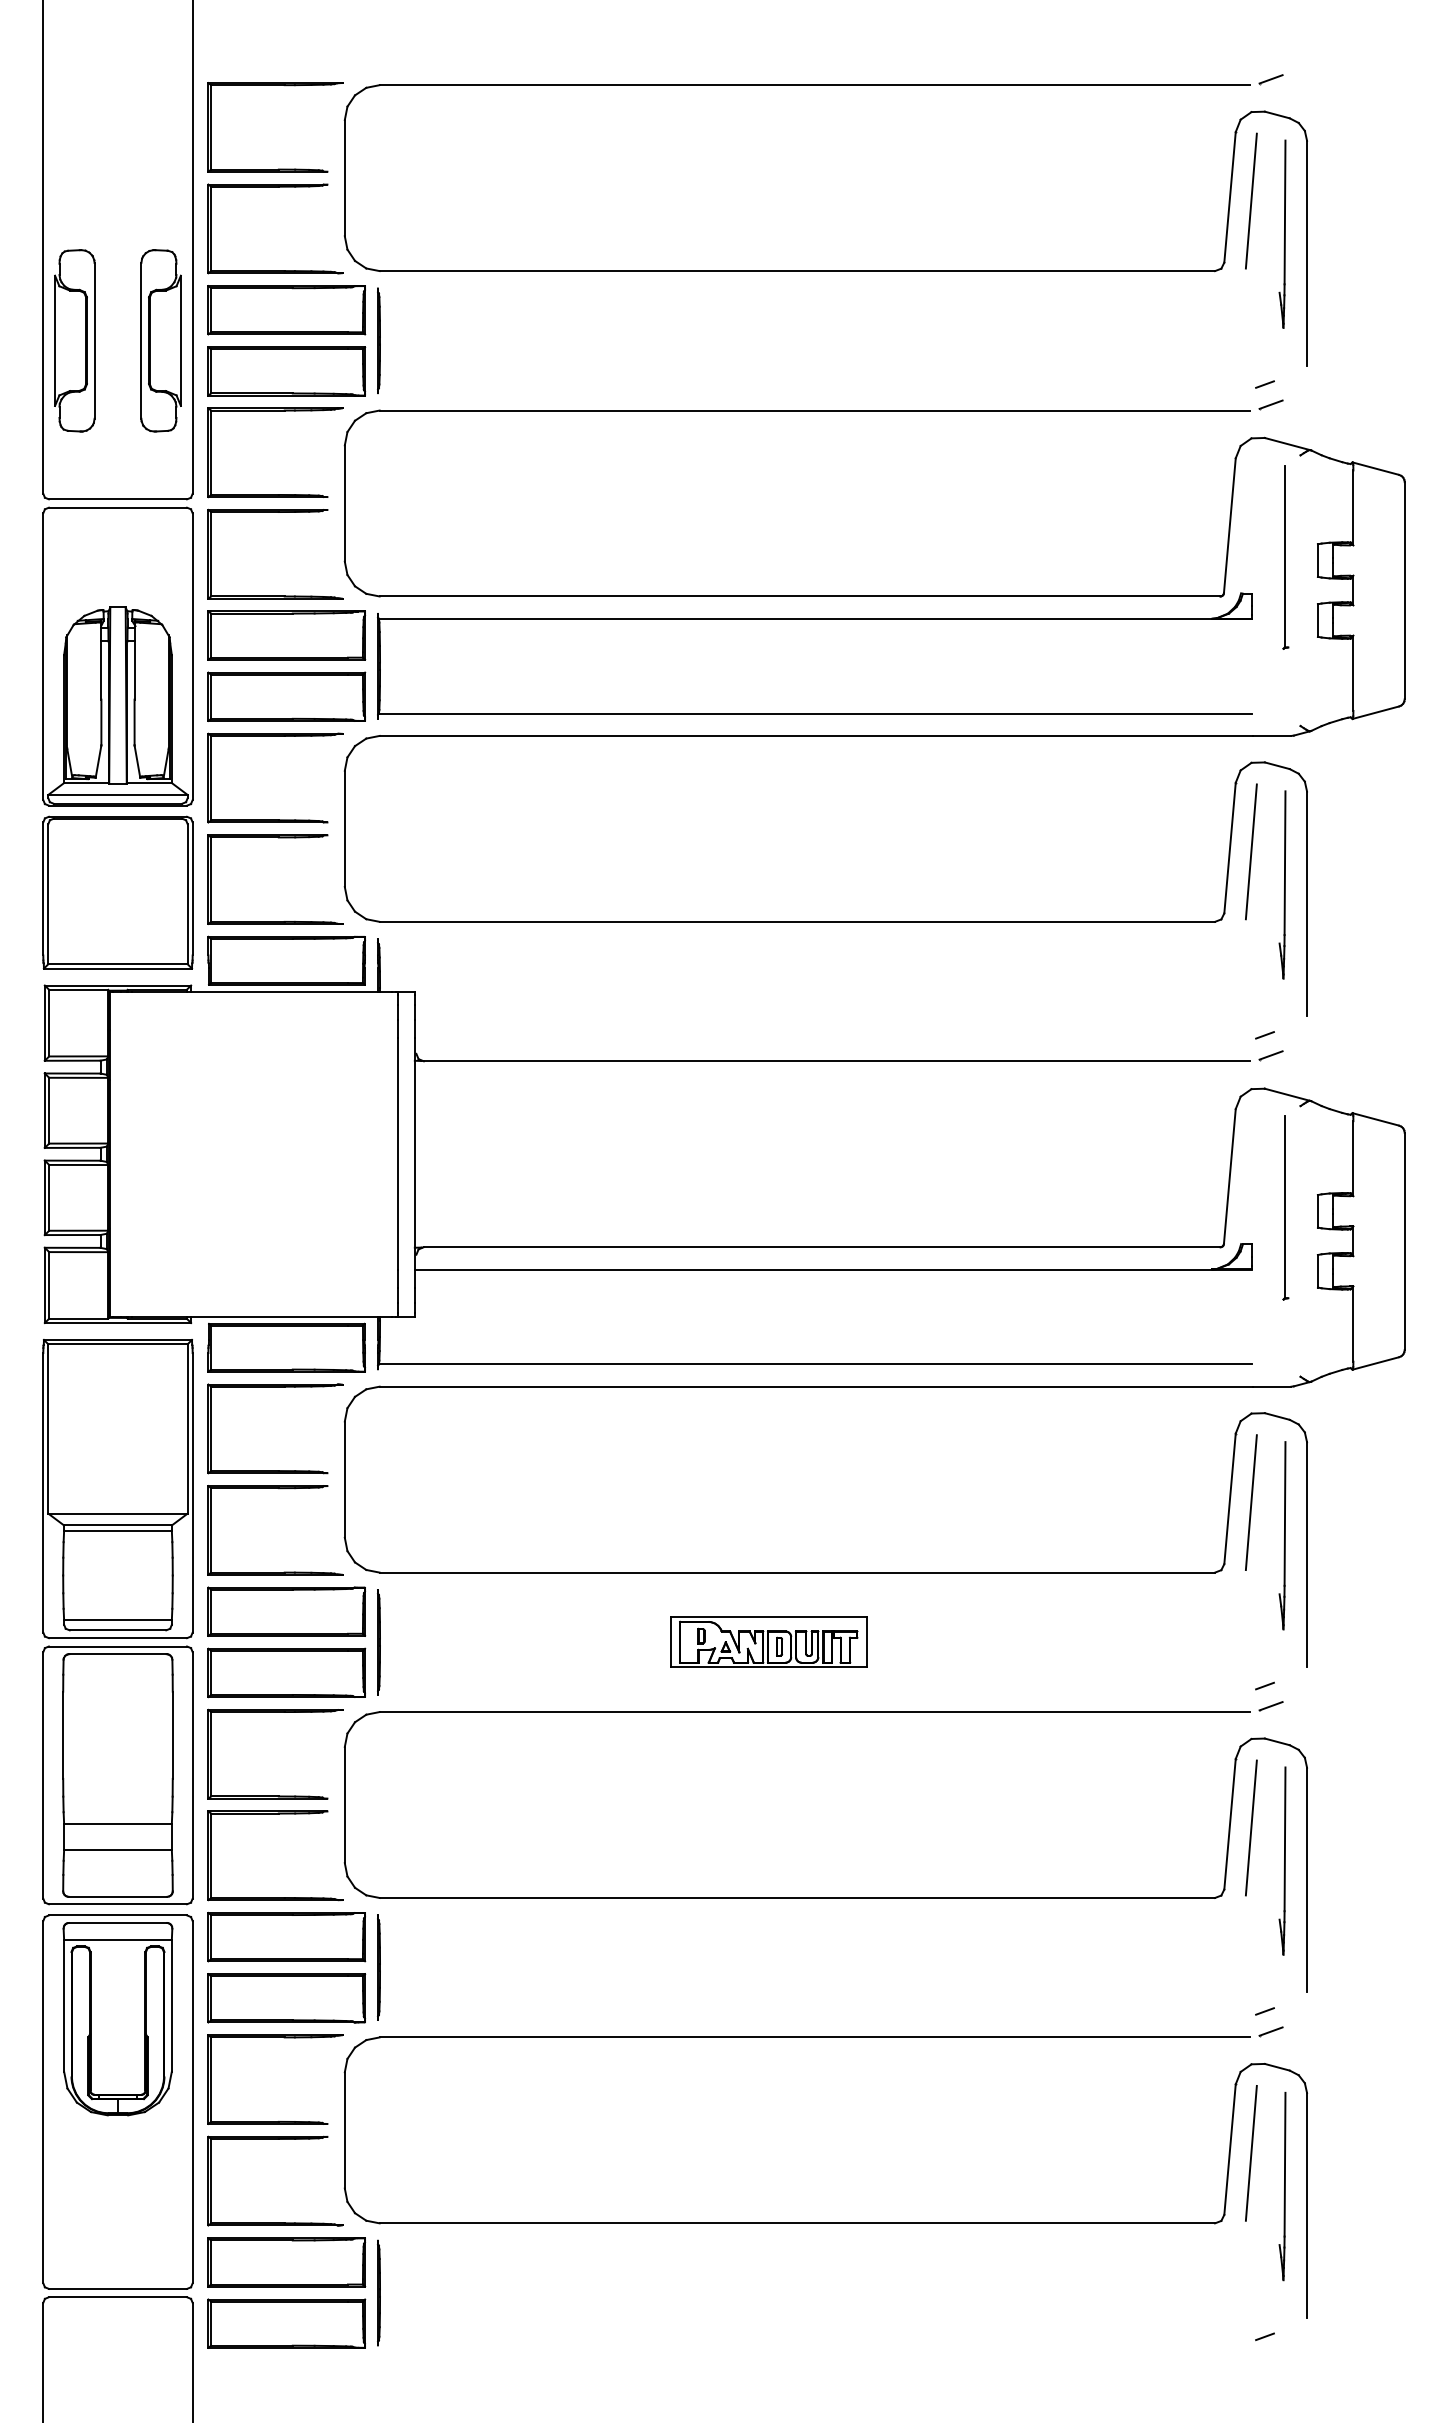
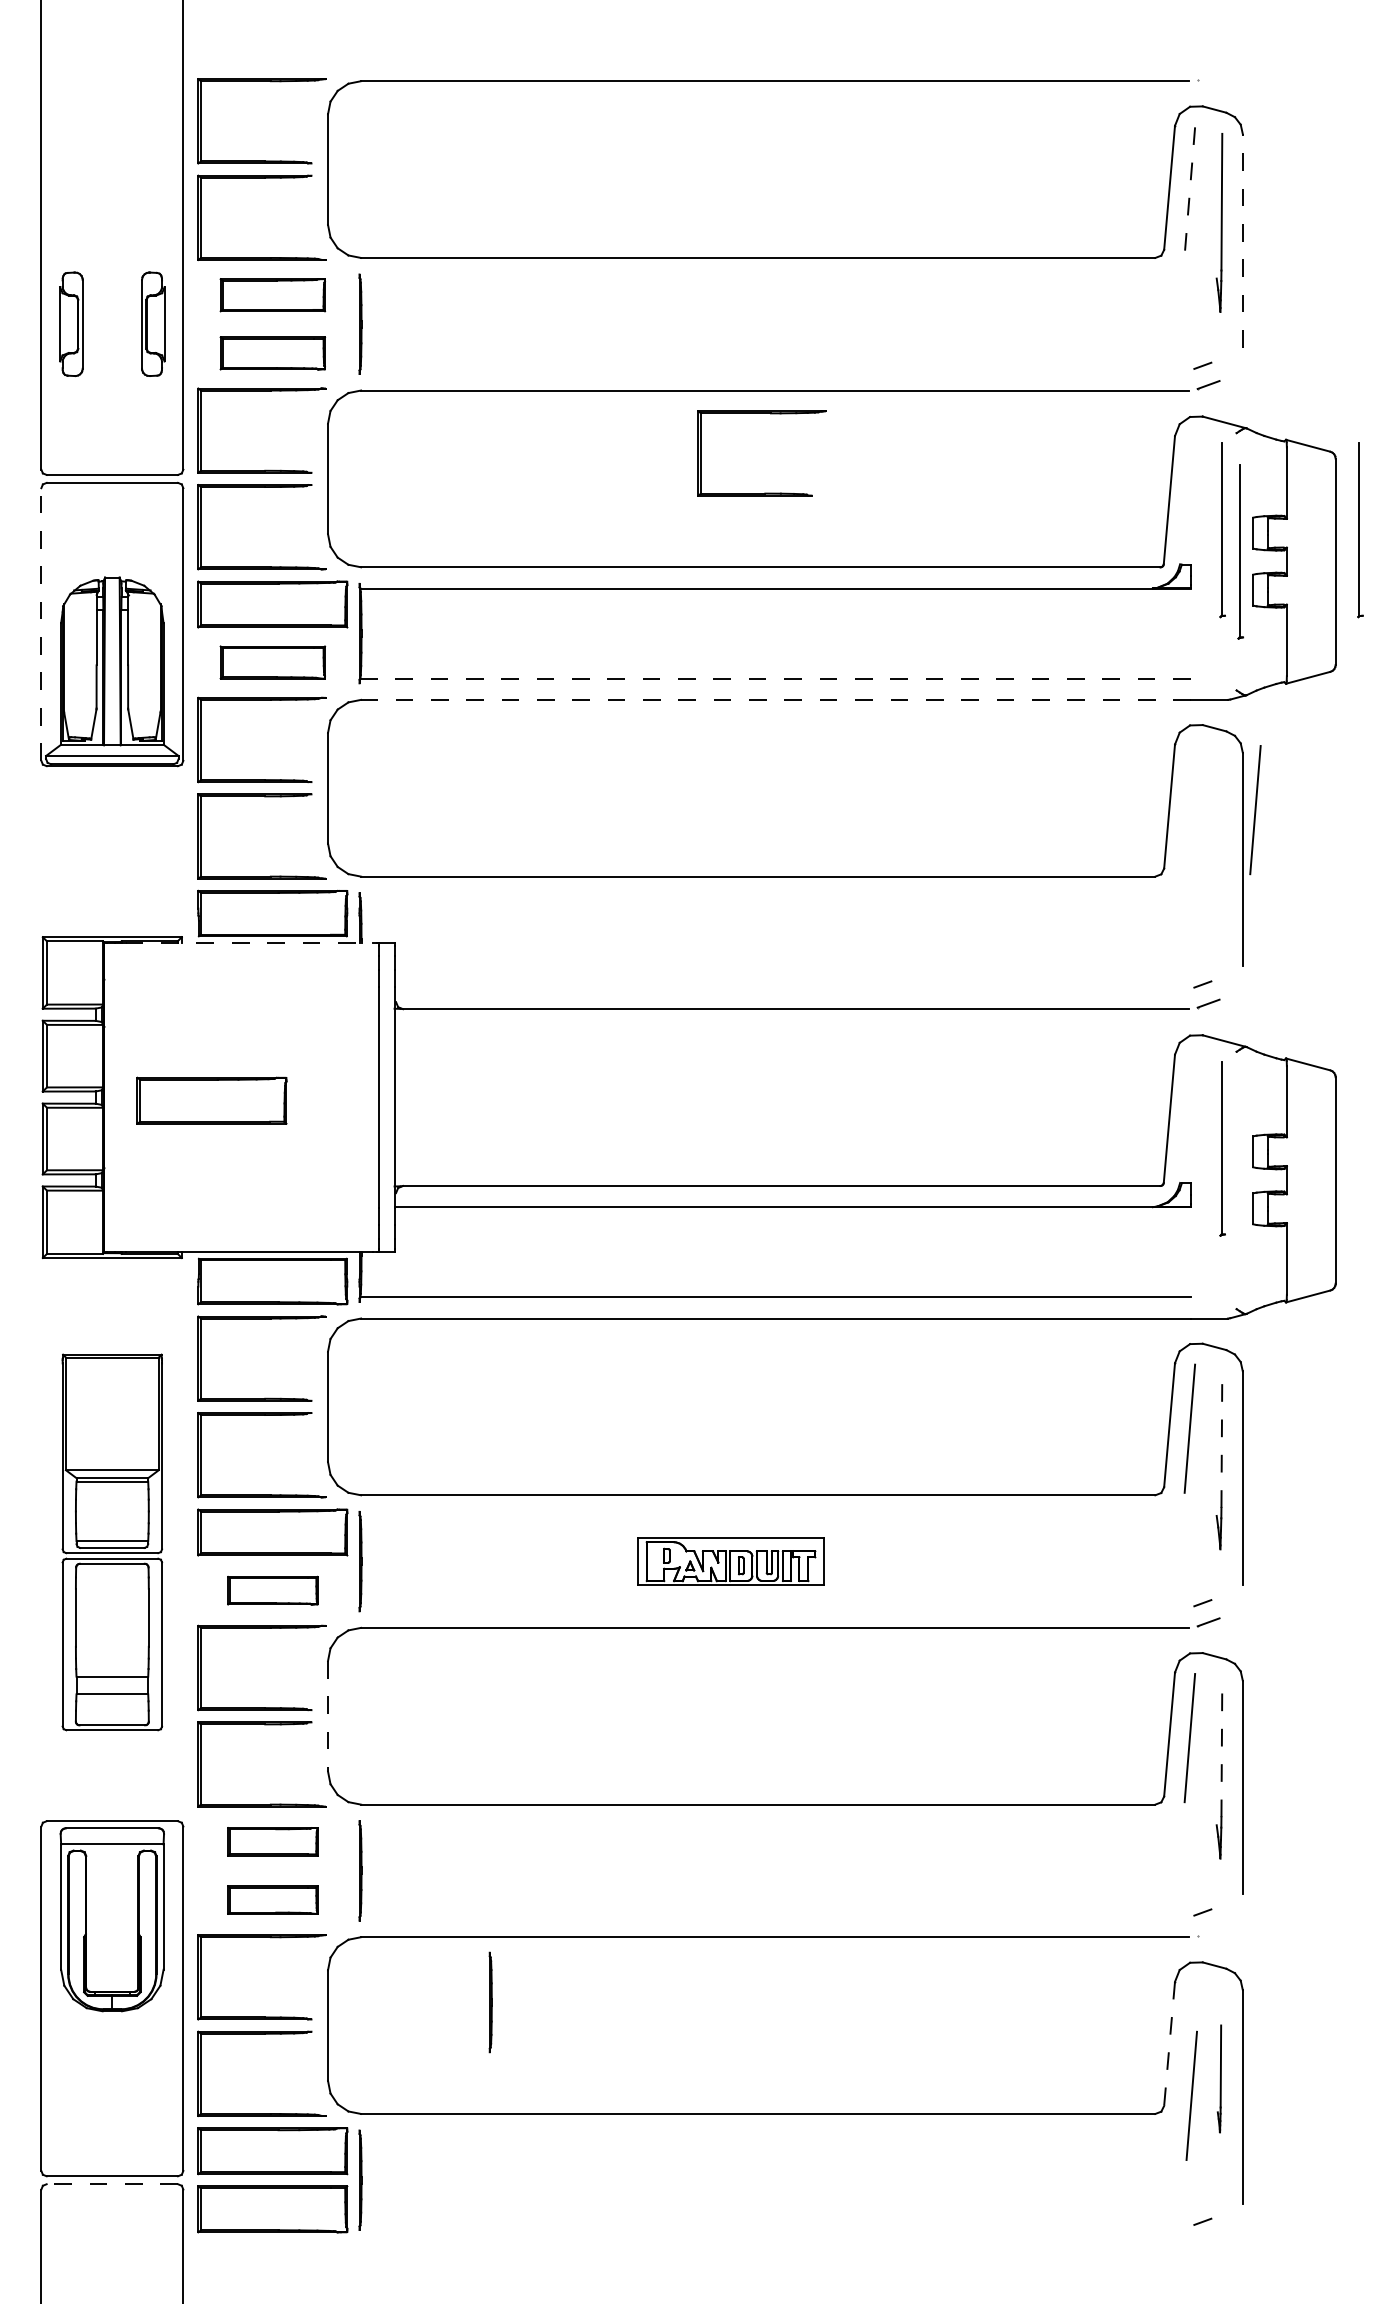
line: (1270, 79) -> (1208, 75), removed
line: (1251, 201) -> (1189, 191), solid -> dashed
line: (1307, 252) -> (1243, 240), solid -> dashed
part: (286, 310) -> (272, 295), size x0.7
part: (74, 340) -> (71, 323), size x0.6
part: (160, 340) -> (152, 323), size x0.6
part: (286, 371) -> (272, 353), size x0.7
part: (801, 435) -> (762, 414), added
part: (1430, 557) -> (1360, 530), added
part: (1304, 579) -> (1240, 551), added
line: (43, 656) -> (41, 624), solid -> dashed
part: (286, 696) -> (272, 662), size x0.7
line: (815, 713) -> (775, 678), solid -> dashed
line: (815, 735) -> (775, 699), solid -> dashed
line: (1251, 851) -> (1255, 809), moved
part: (1282, 884) -> (1219, 841), removed
part: (117, 892) -> (111, 848), removed
line: (262, 991) -> (249, 942), solid -> dashed
part: (222, 1157) -> (211, 1100), added
line: (1285, 1513) -> (1222, 1439), solid -> dashed
part: (117, 1622) -> (111, 1542), size x0.7
part: (286, 1672) -> (272, 1590), size x0.6
line: (344, 1805) -> (327, 1716), solid -> dashed
line: (1285, 1839) -> (1222, 1749), solid -> dashed
part: (286, 1936) -> (272, 1841), size x0.6
part: (286, 1998) -> (272, 1900), size x0.6
line: (1270, 2031) -> (1208, 1931), removed
line: (515, 2105) -> (490, 2001), added
line: (1230, 2149) -> (1170, 2043), solid -> dashed
line: (1251, 2153) -> (1191, 2096), moved
part: (1282, 2186) -> (1219, 2078), size x0.6
line: (117, 2297) -> (111, 2184), solid -> dashed

